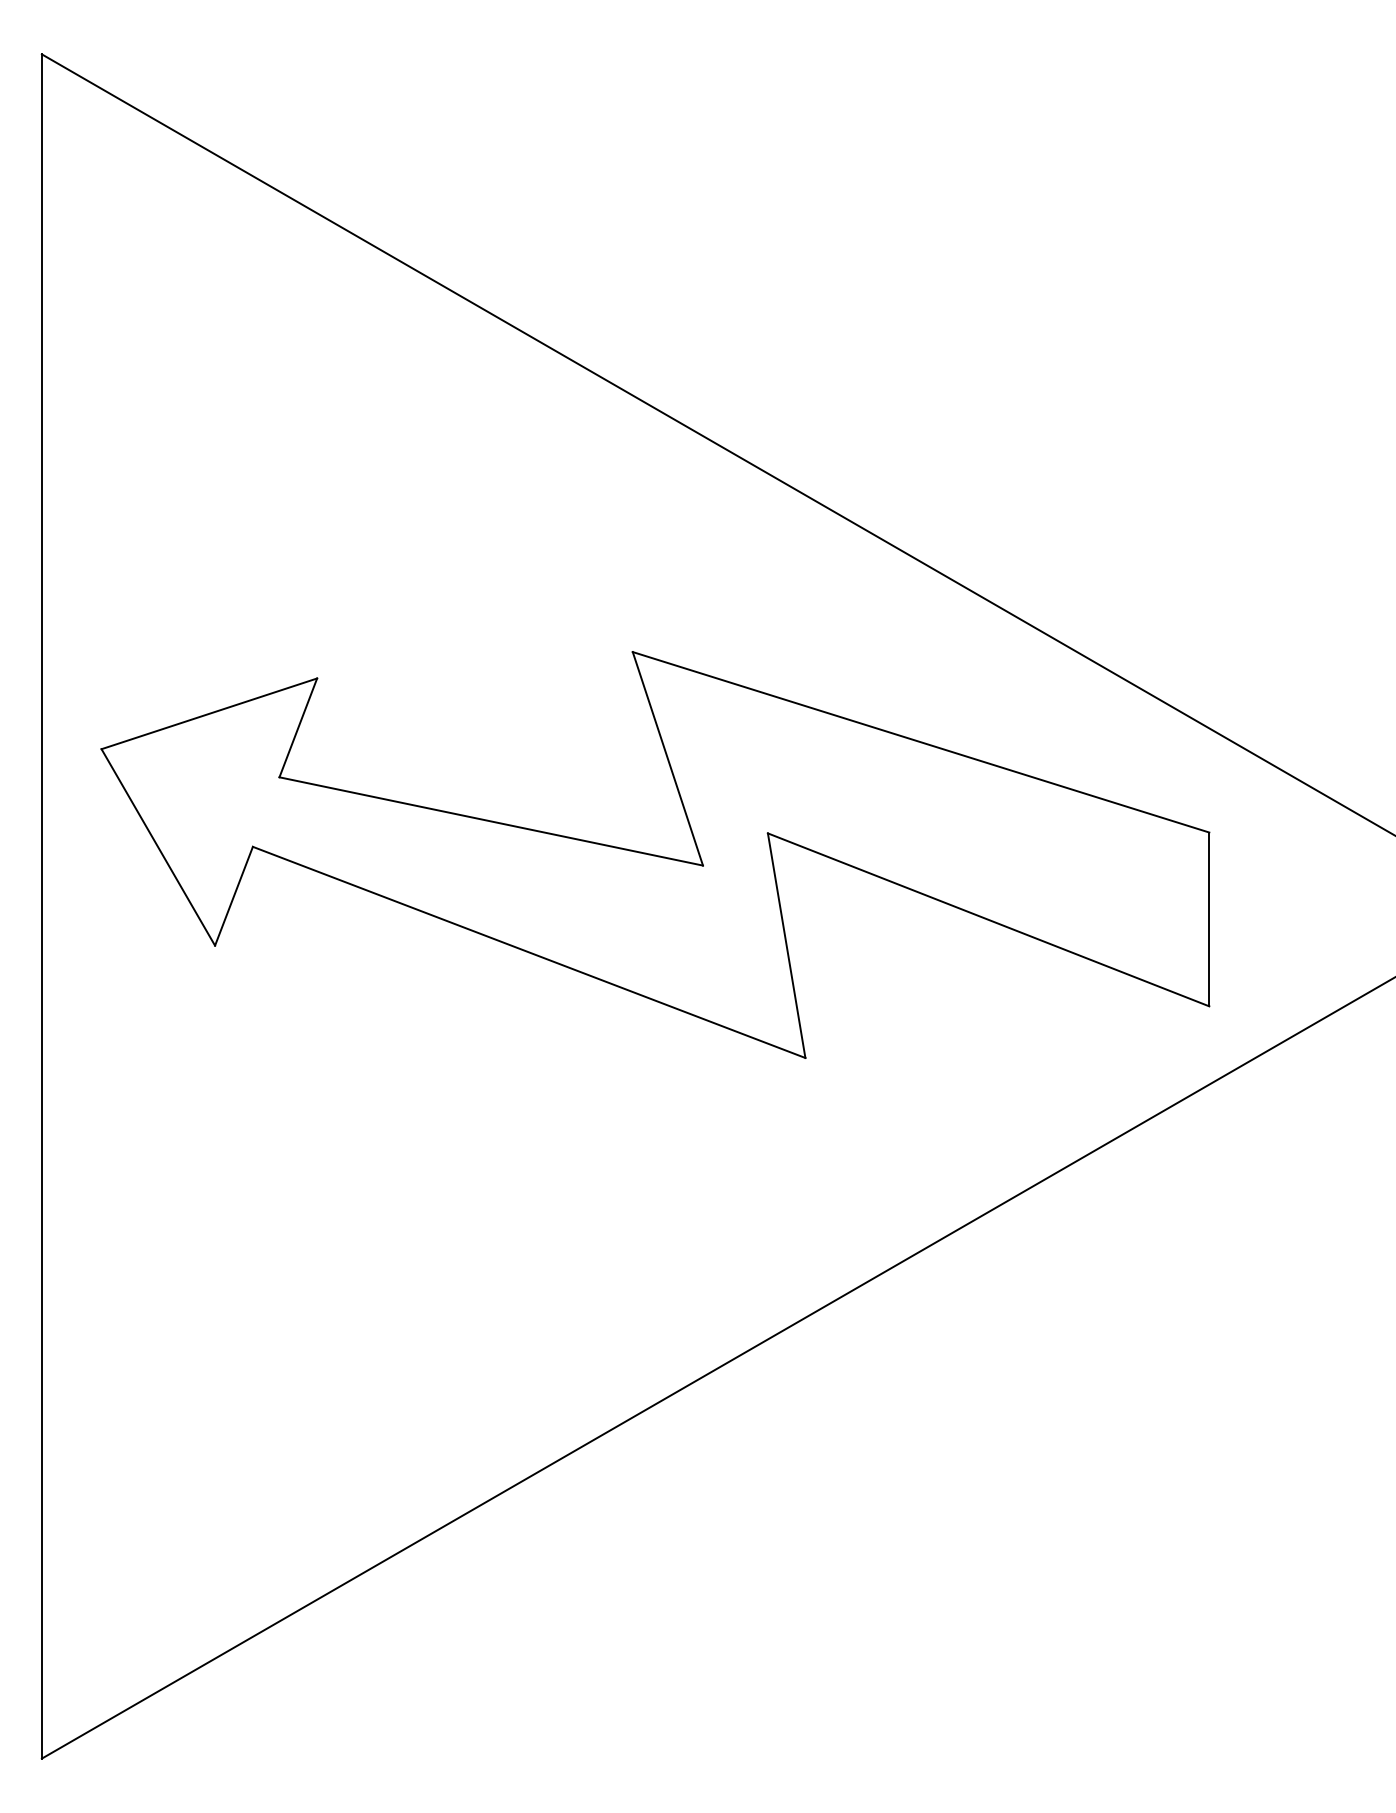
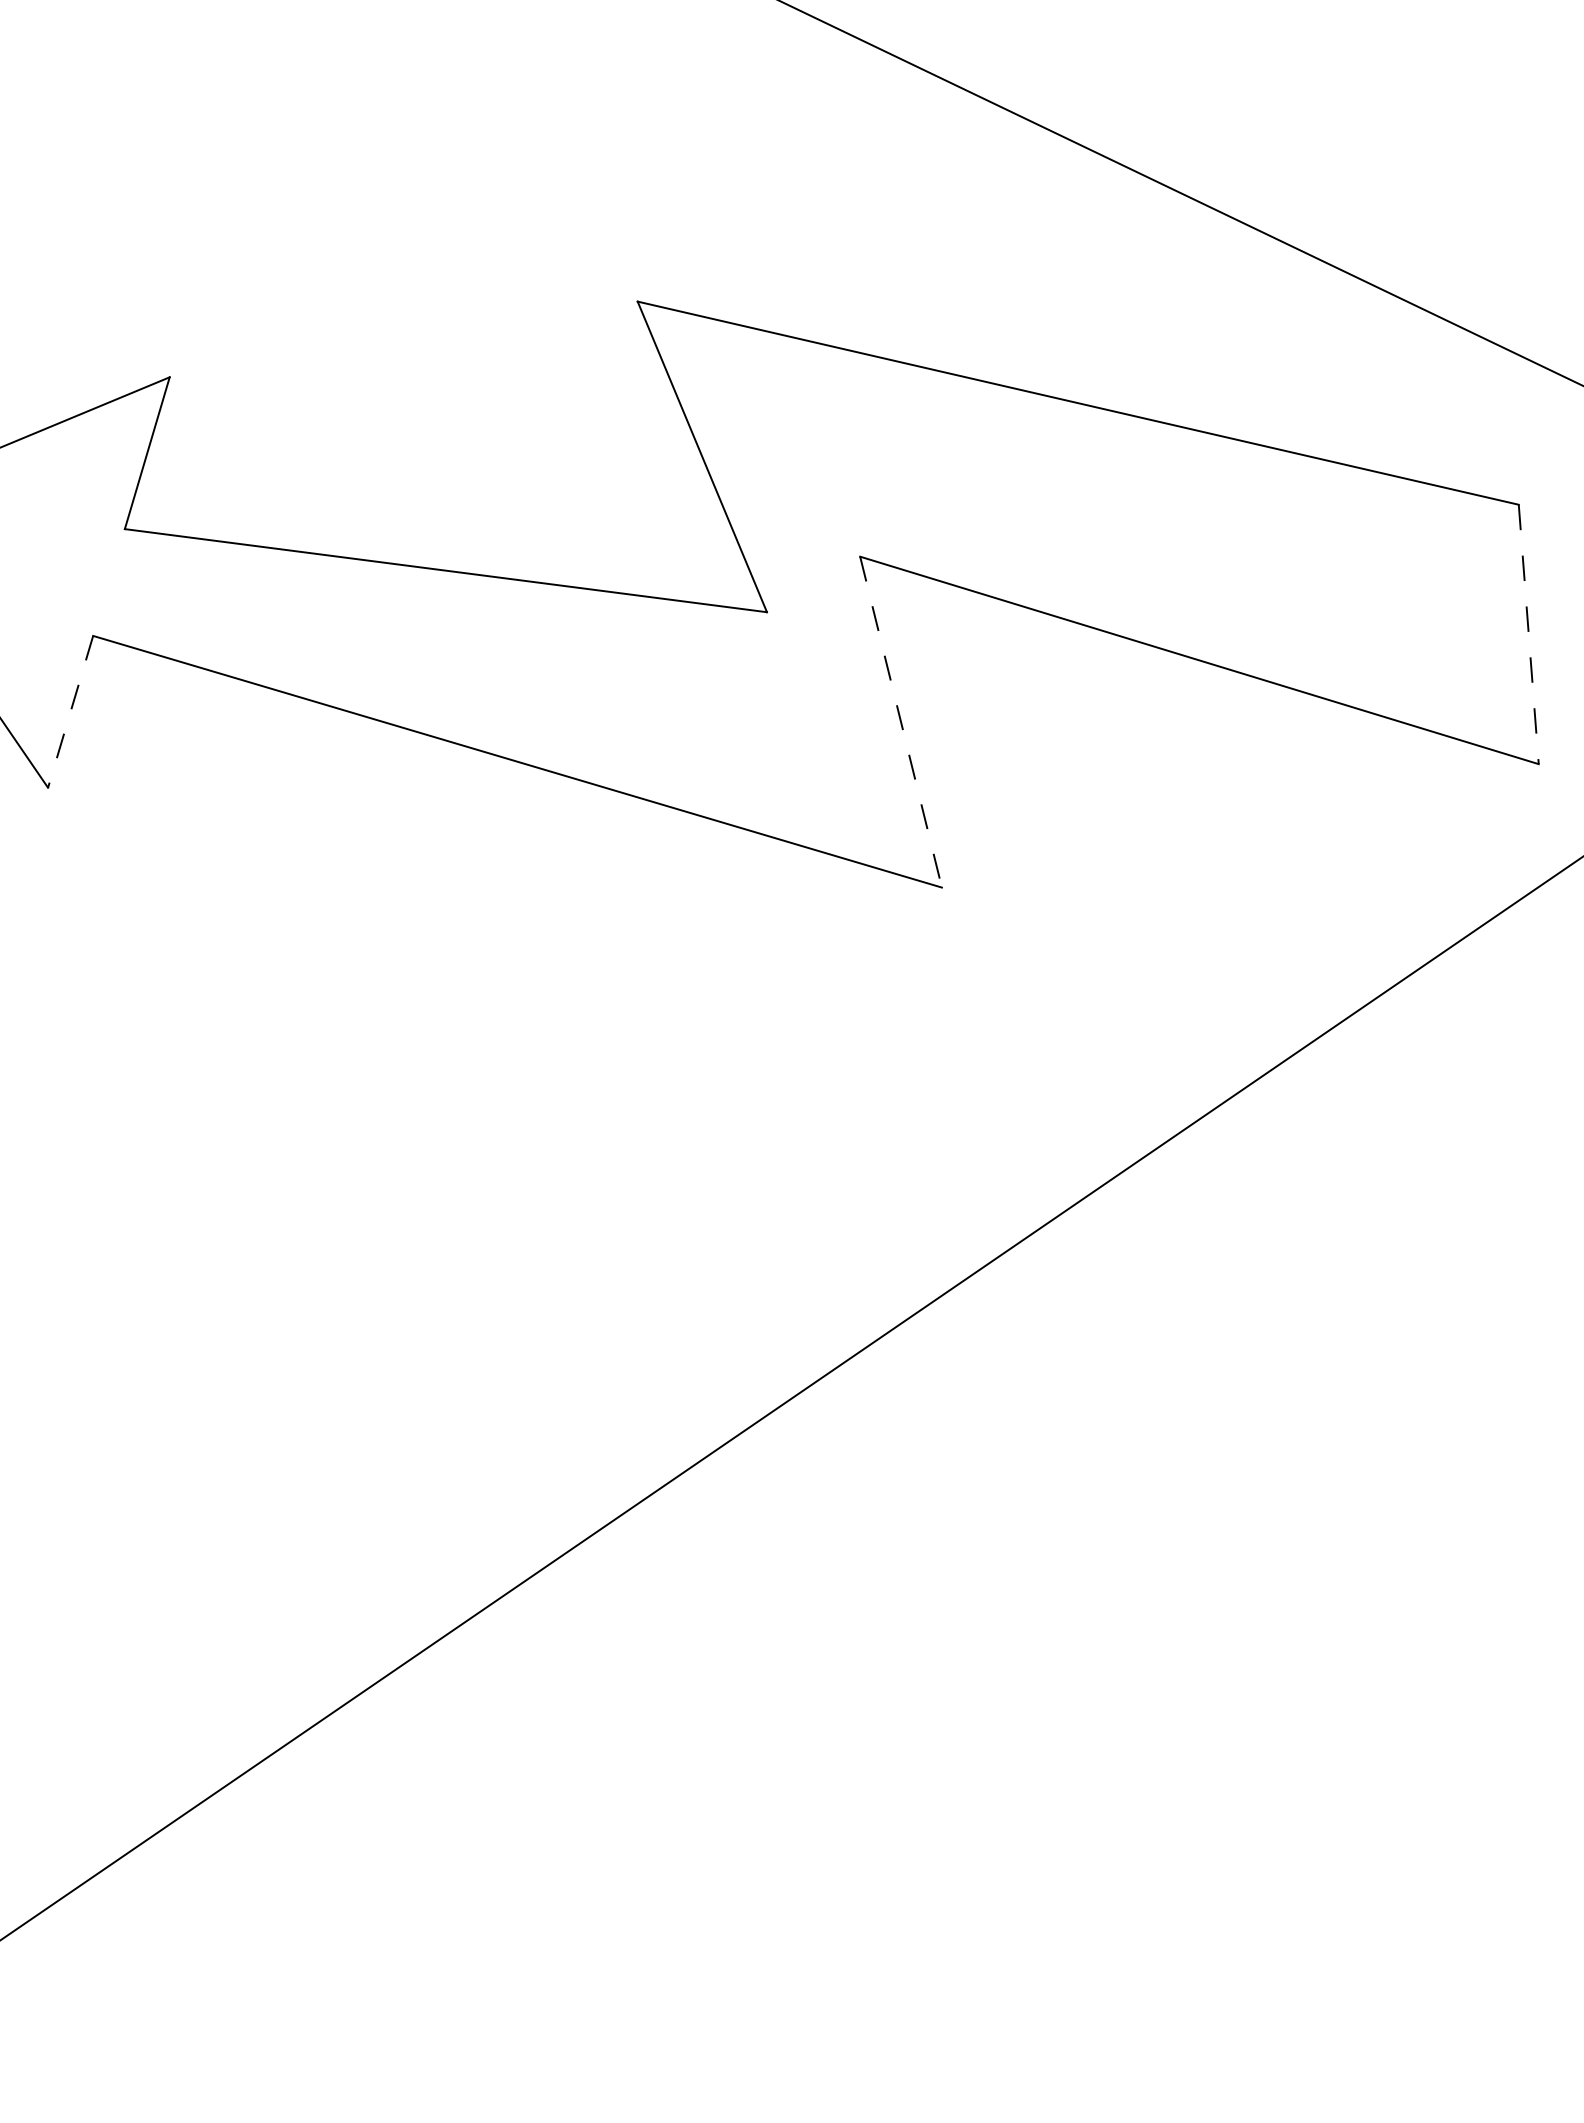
line: (234, 896) -> (71, 712), solid -> dashed
line: (1209, 919) -> (1529, 634), solid -> dashed
line: (786, 945) -> (900, 721), solid -> dashed

